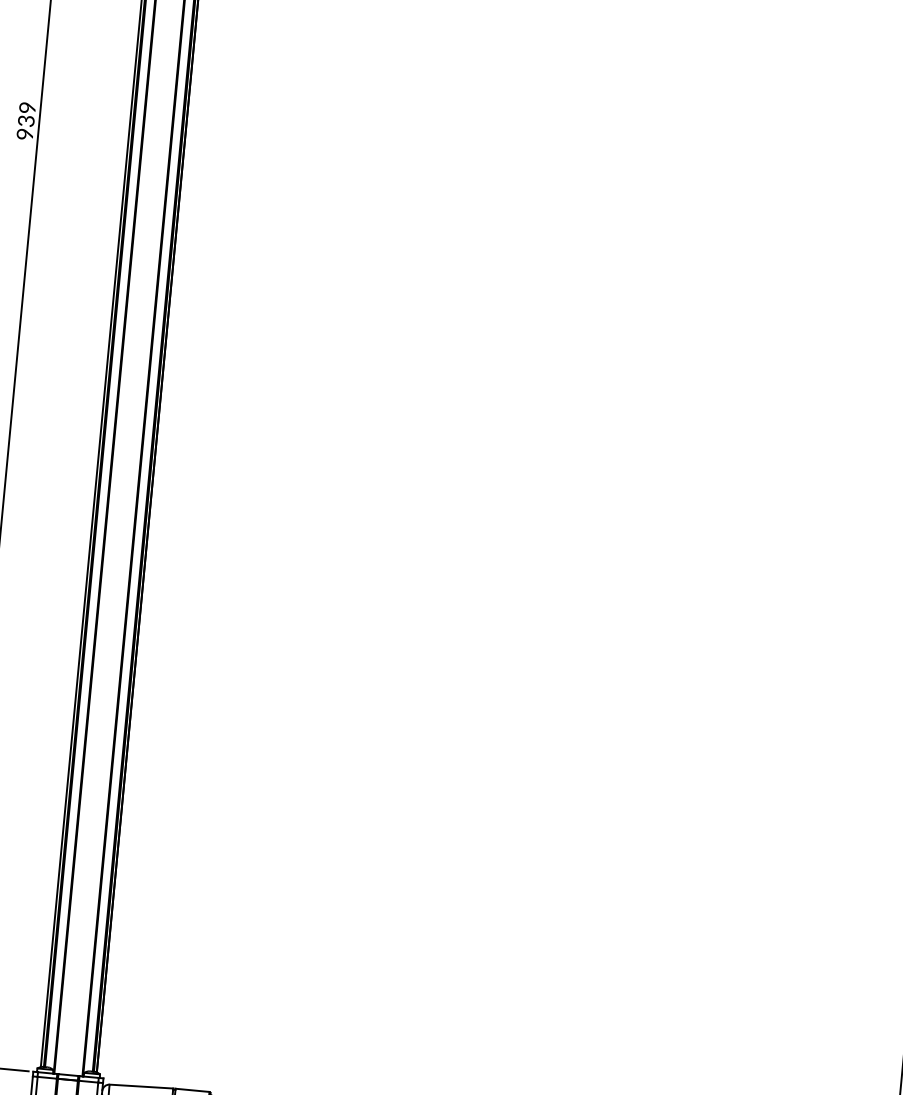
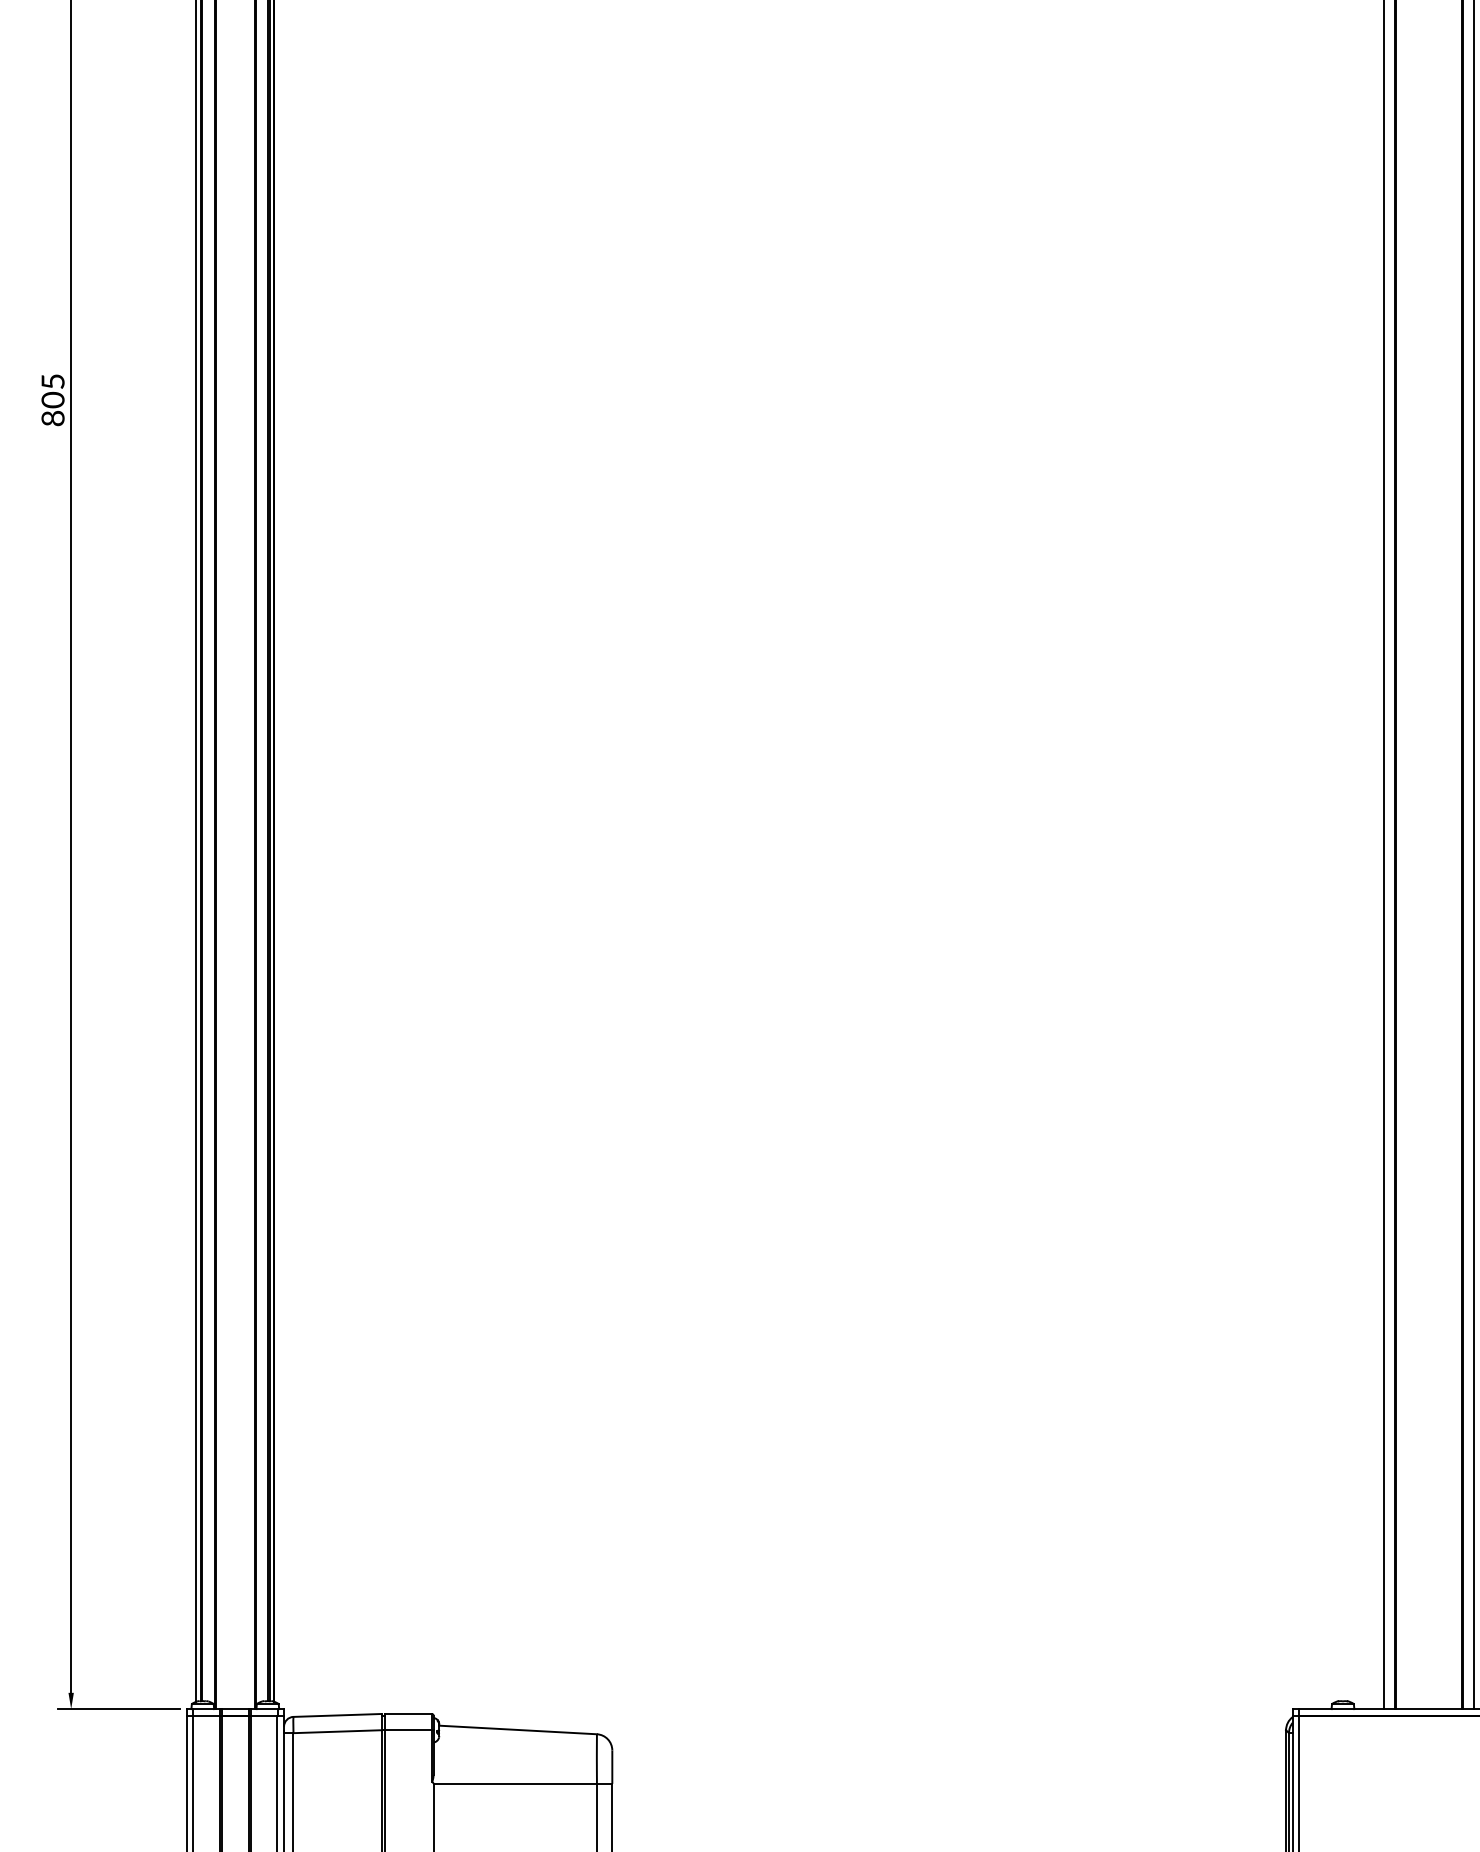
text: (25, 121) -> (52, 400), 939 -> 805

